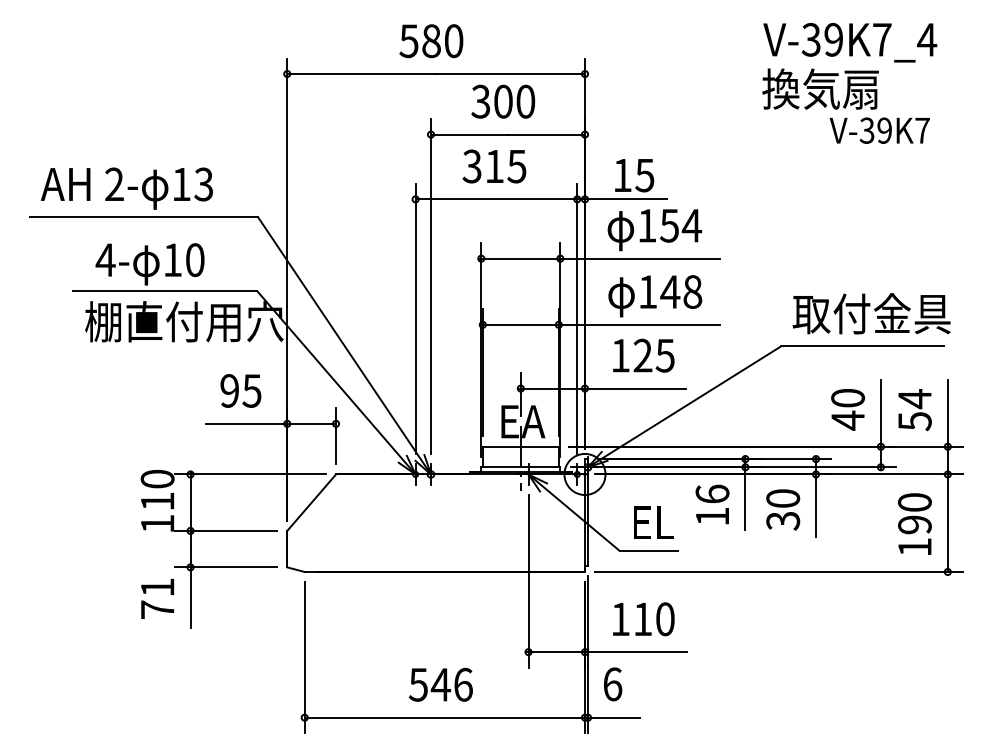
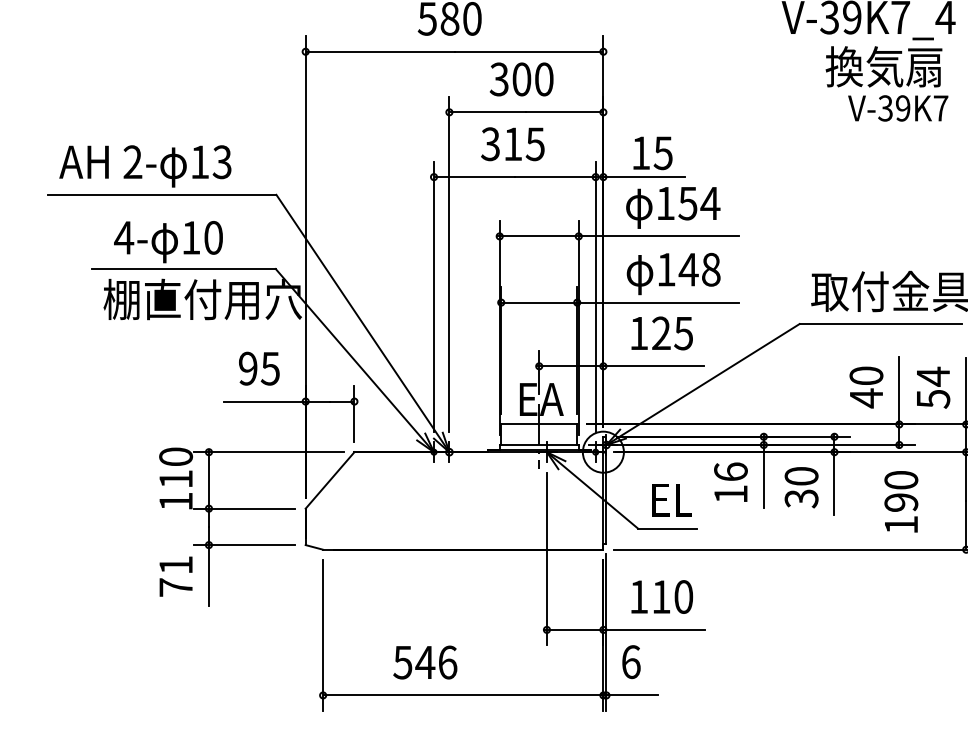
text: (820, 88) -> (883, 66), moved
text: (914, 523) -> (900, 501), moved
text: (440, 684) -> (424, 662), moved

